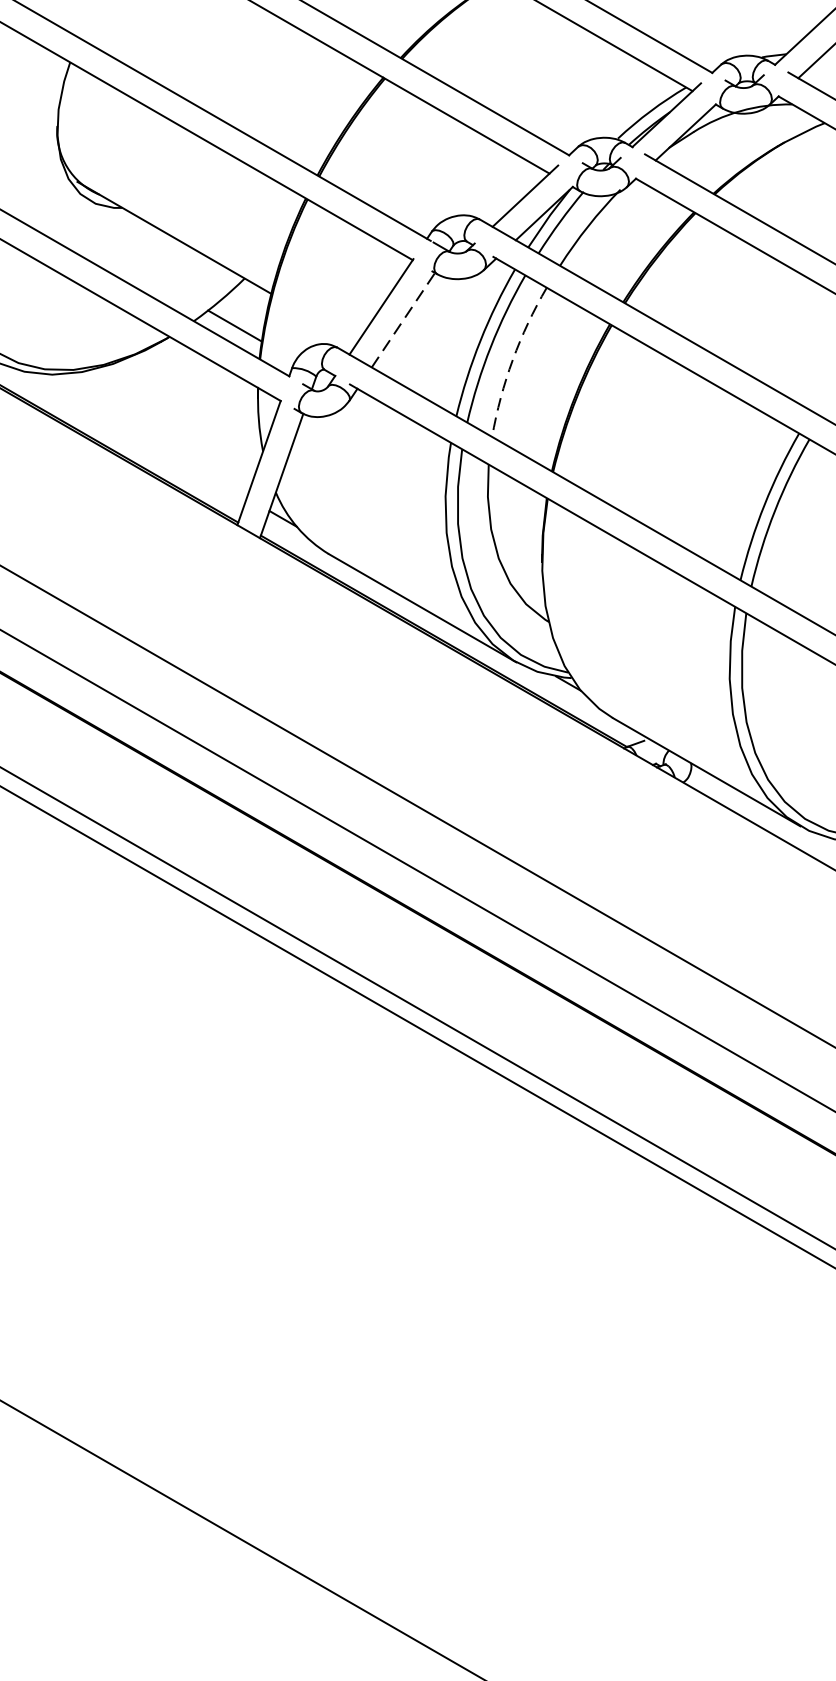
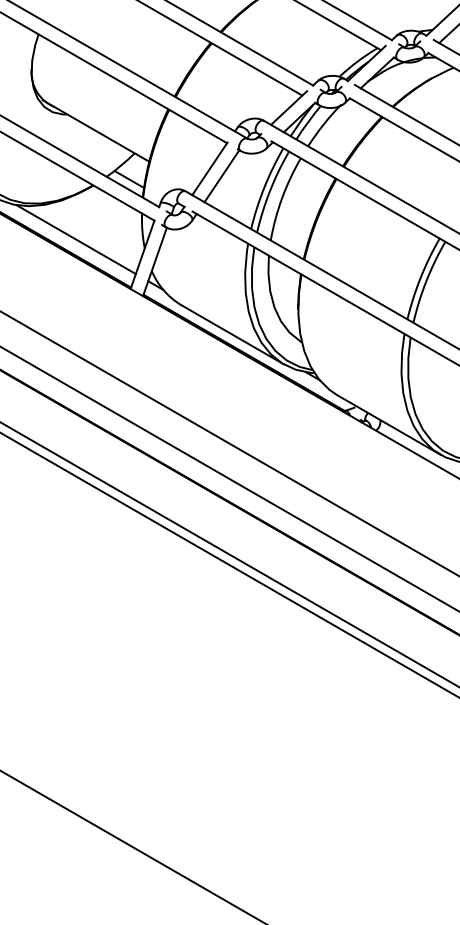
line: (404, 318) -> (222, 175), dashed -> solid
arc: (513, 360) -> (282, 198), dashed -> solid
line: (137, 435) -> (75, 239), added

